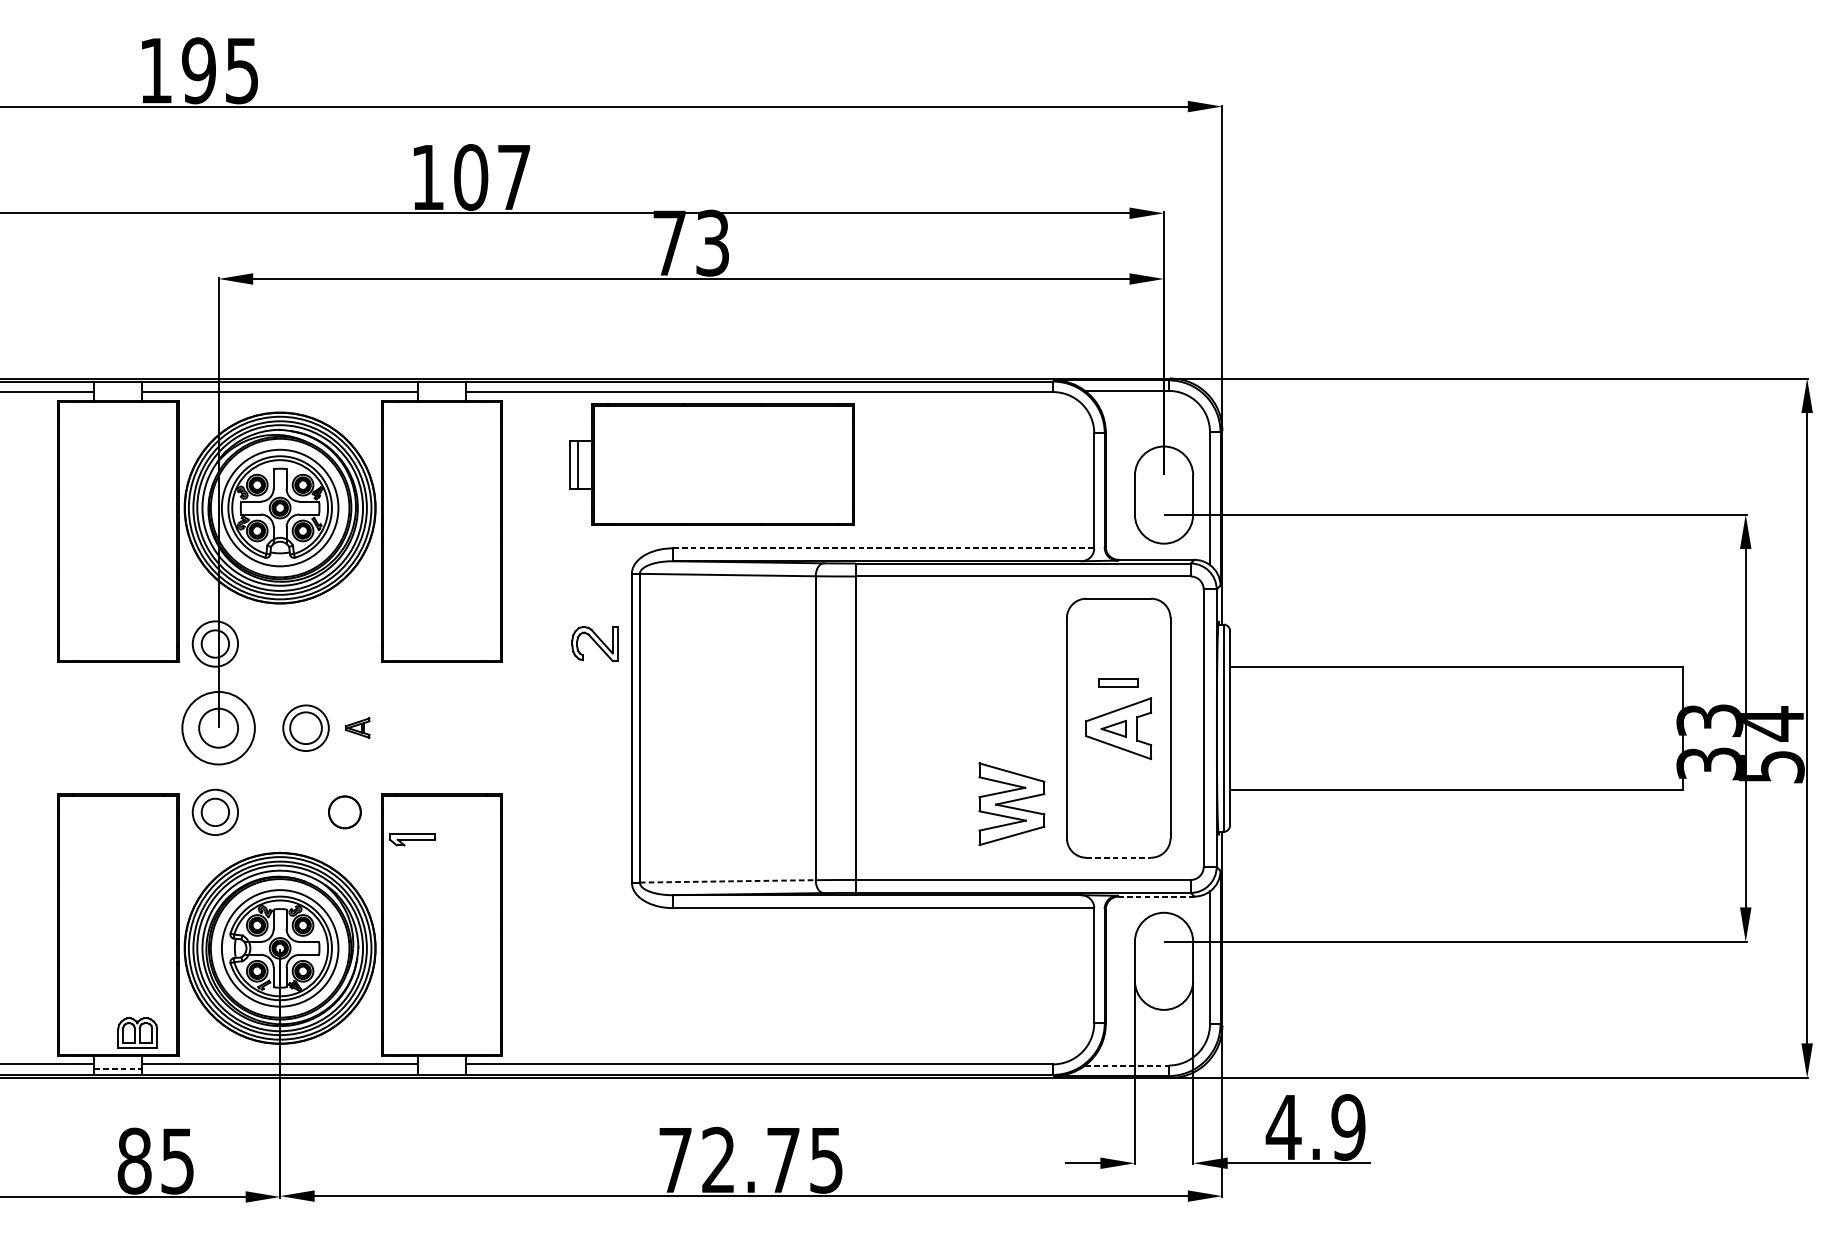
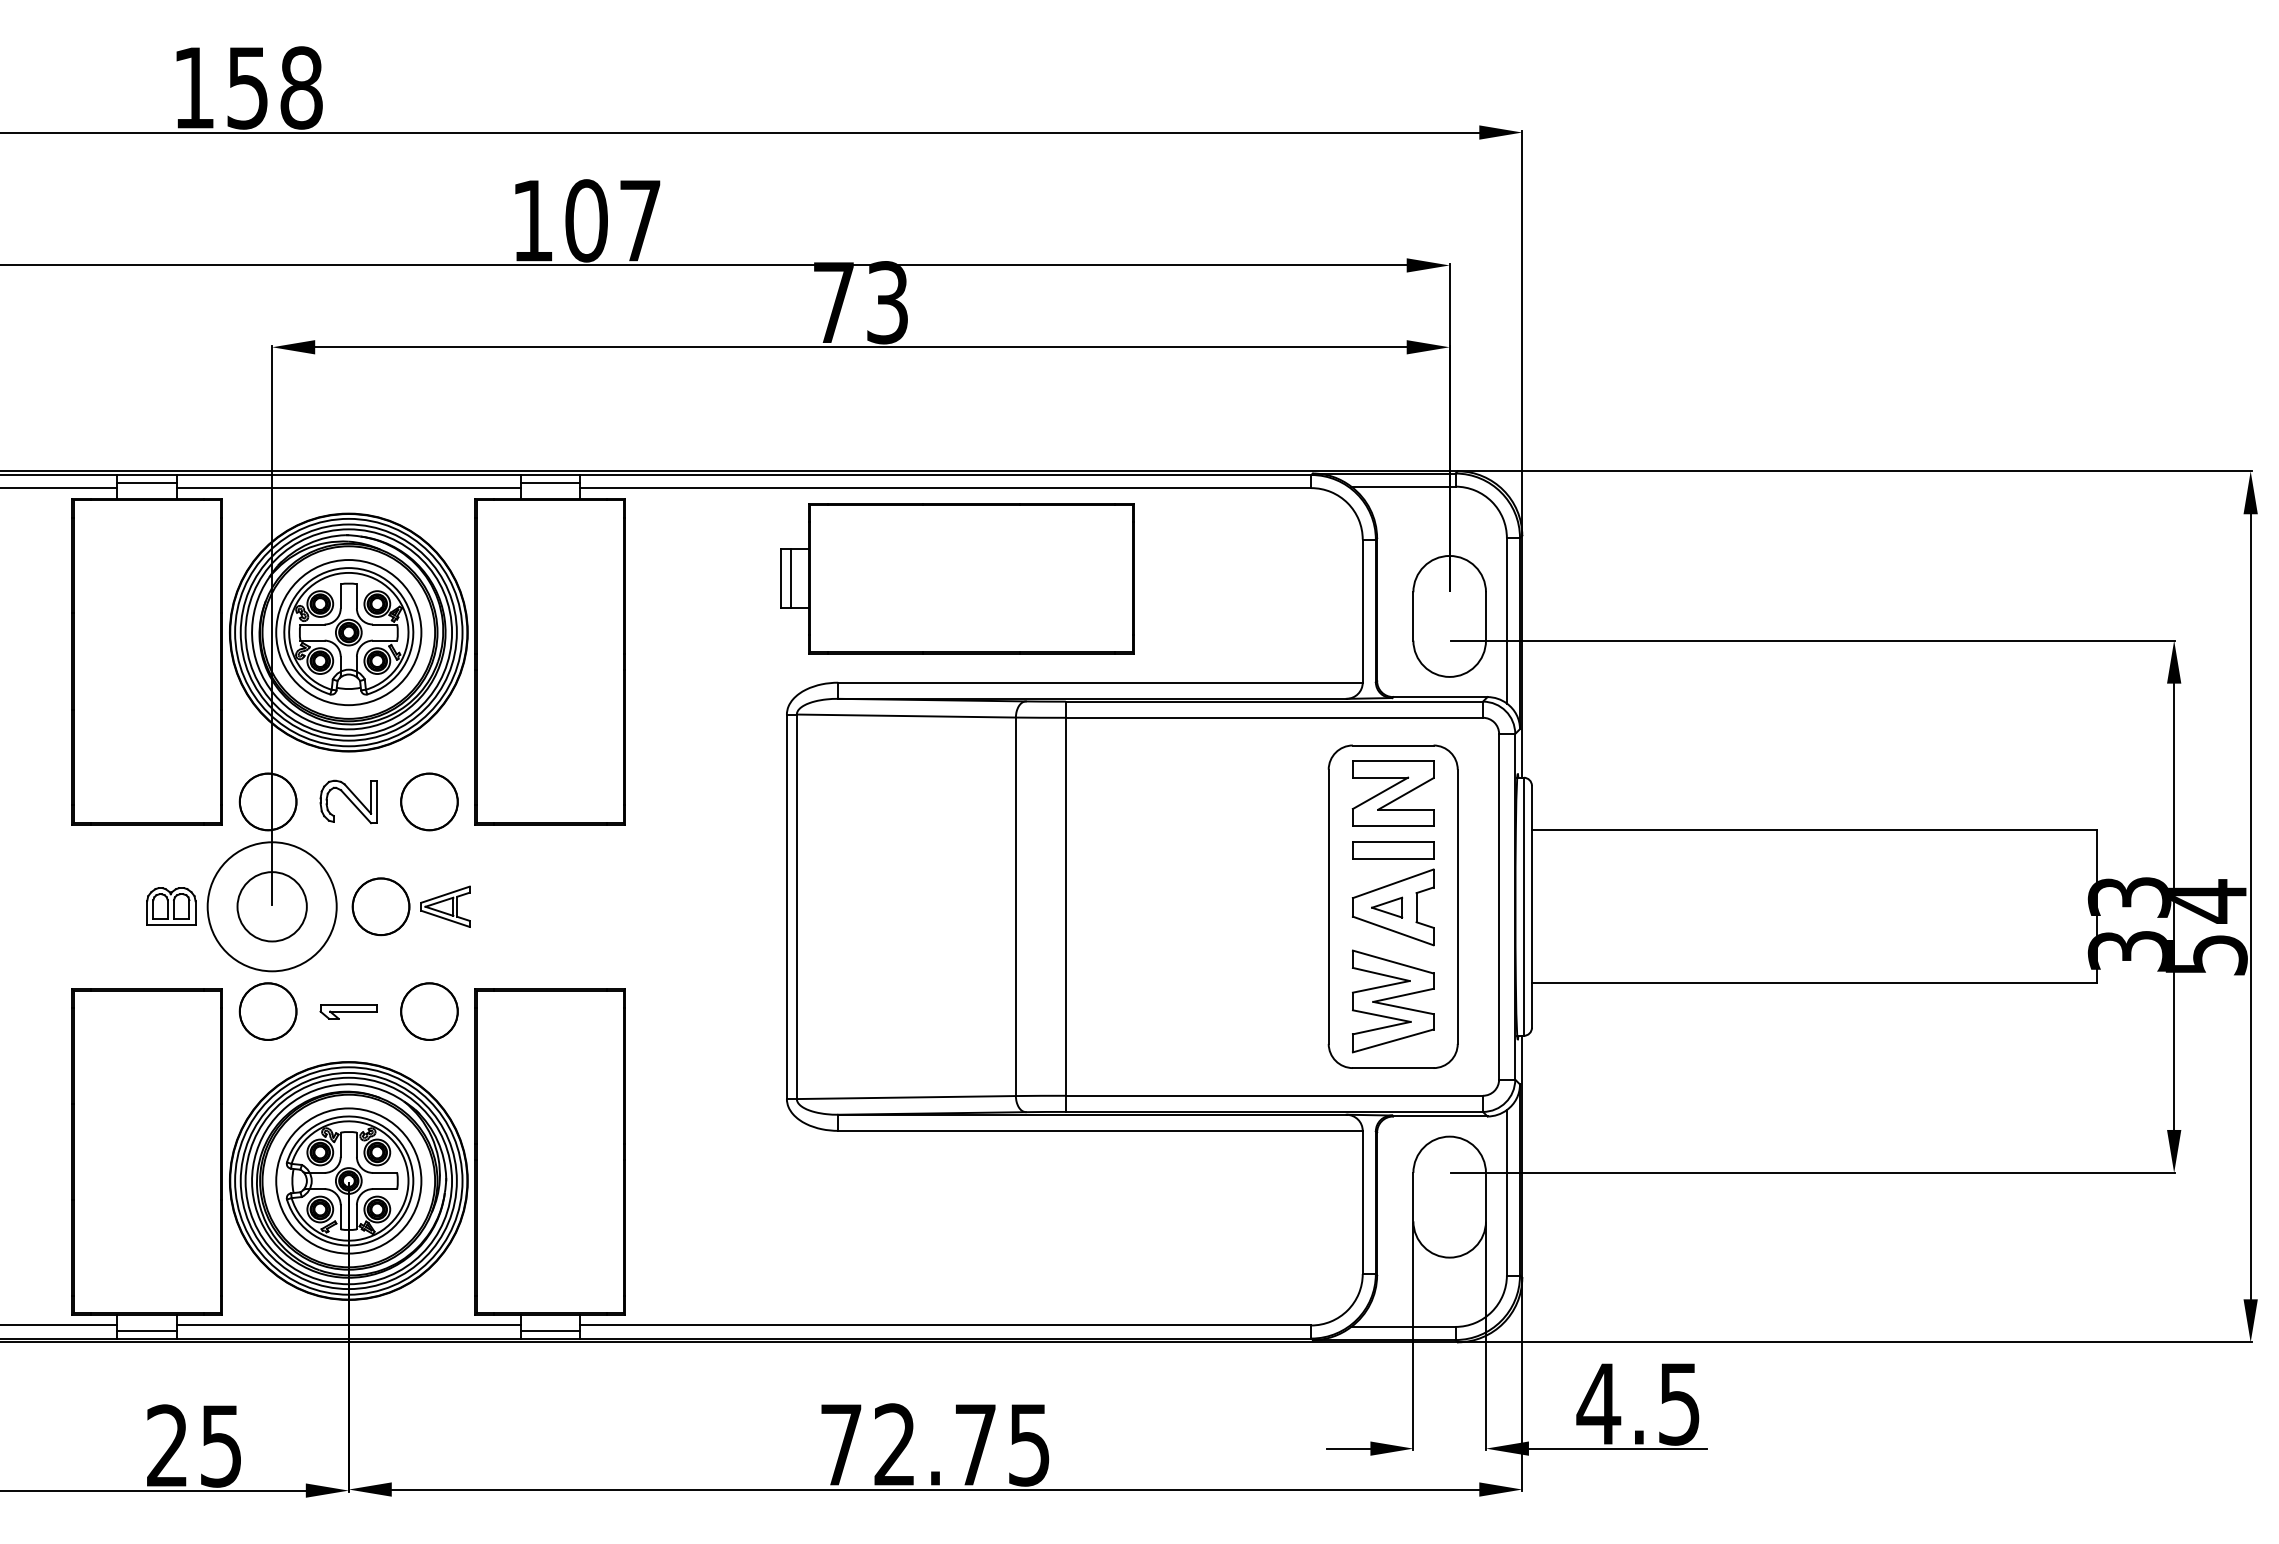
text: (220, 70) -> (274, 87), 195 -> 158
line: (118, 387) -> (147, 482), added
line: (442, 387) -> (550, 482), added
part: (711, 464) -> (957, 578), moved
line: (884, 548) -> (1101, 682), dashed -> solid
part: (1118, 637) -> (1392, 793), added
circle: (214, 643) -> (267, 801), size x1.67
part: (344, 643) -> (429, 801), added
part: (594, 643) -> (348, 801), moved
part: (1118, 683) -> (1393, 850), size x1.67
circle: (218, 727) -> (271, 906), size x1.43
circle: (218, 727) -> (271, 906), size x1.43
circle: (305, 727) -> (380, 906), size x1.43
part: (357, 727) -> (445, 906), size x1.67
part: (1012, 804) -> (1393, 1001), moved
circle: (214, 812) -> (267, 1011), size x1.67
circle: (344, 812) -> (429, 1011), size x1.43
part: (412, 839) -> (348, 1011), moved
line: (1118, 858) -> (1393, 1068), dashed -> solid
line: (727, 881) -> (906, 1097), dashed -> solid
line: (1155, 896) -> (1439, 1116), dashed -> solid
part: (137, 1033) -> (171, 906), moved
line: (1126, 1065) -> (1403, 1326), dashed -> solid
line: (118, 1069) -> (147, 1331), dashed -> solid
line: (442, 1069) -> (550, 1331), added
text: (1348, 1127) -> (1679, 1403), 4.9 -> 4.5
text: (134, 1160) -> (167, 1445), 85 -> 25

